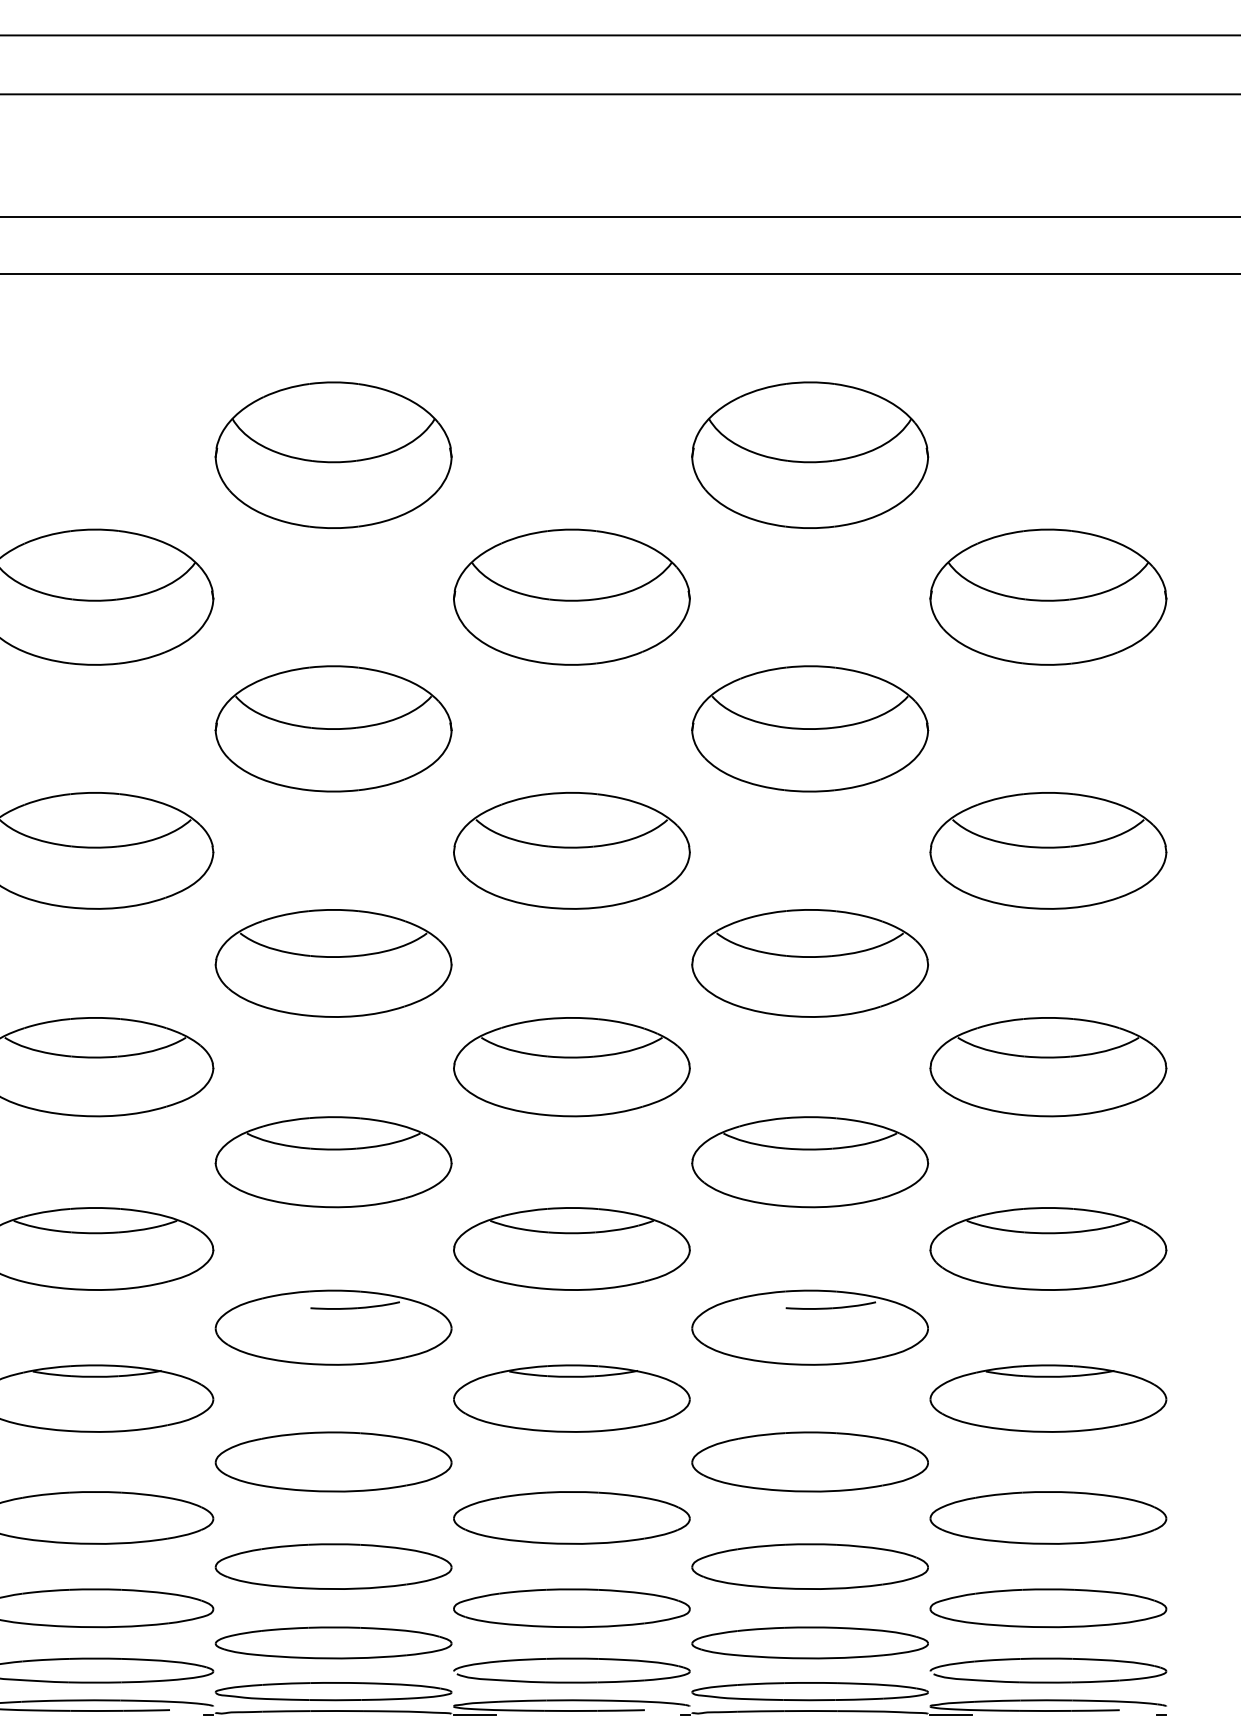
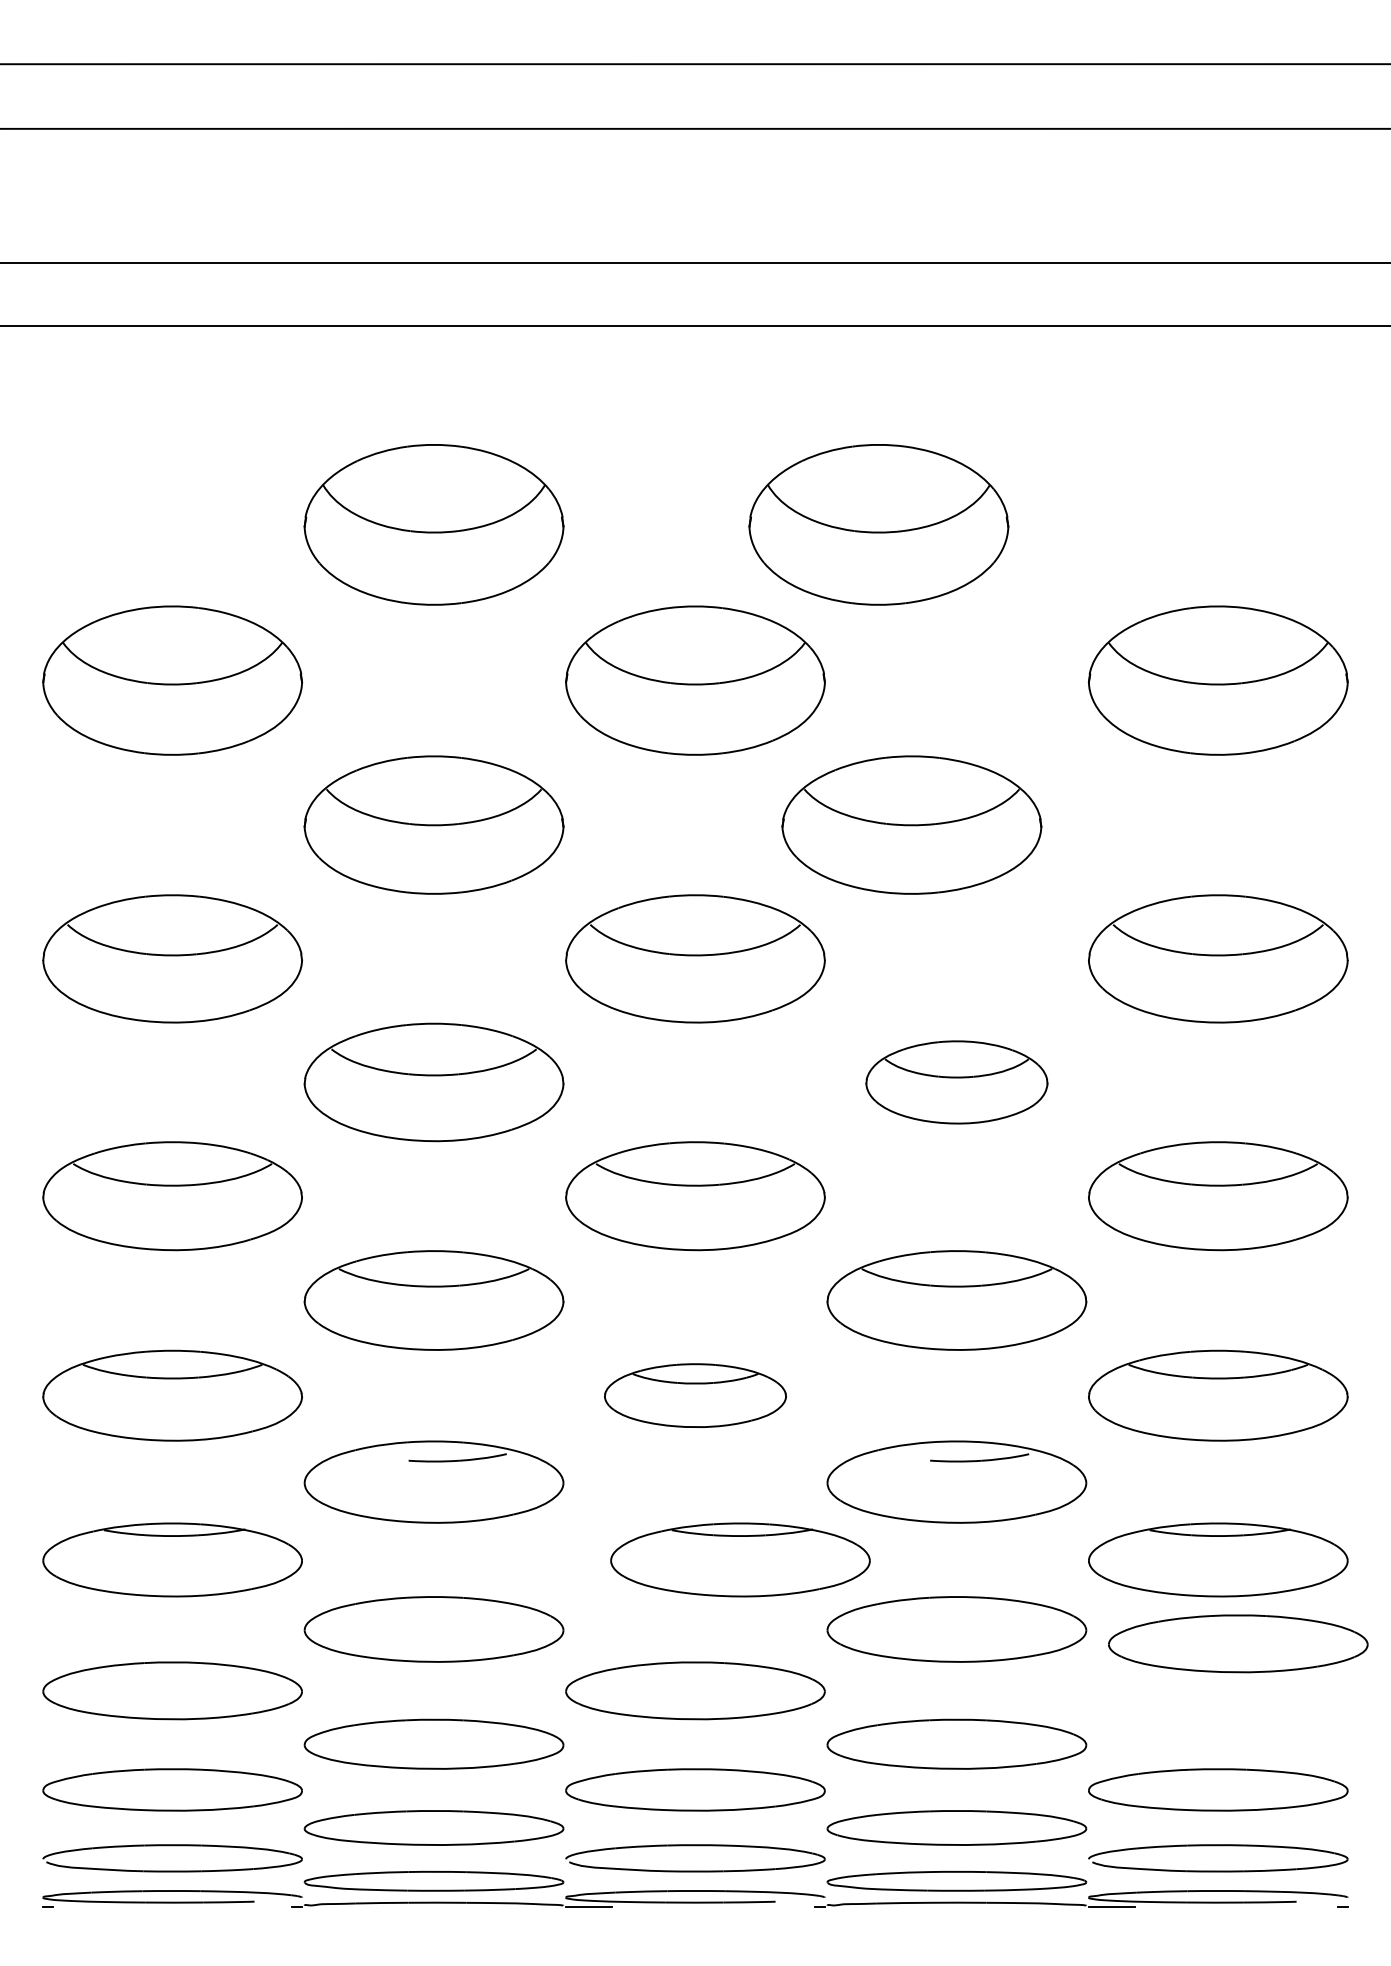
part: (809, 454) -> (878, 524), moved
part: (809, 728) -> (911, 824), moved
part: (809, 963) -> (956, 1082), size x0.7
part: (571, 1248) -> (695, 1395), size x0.7
part: (571, 1398) -> (740, 1559), moved
part: (1048, 1517) -> (1238, 1643), moved

